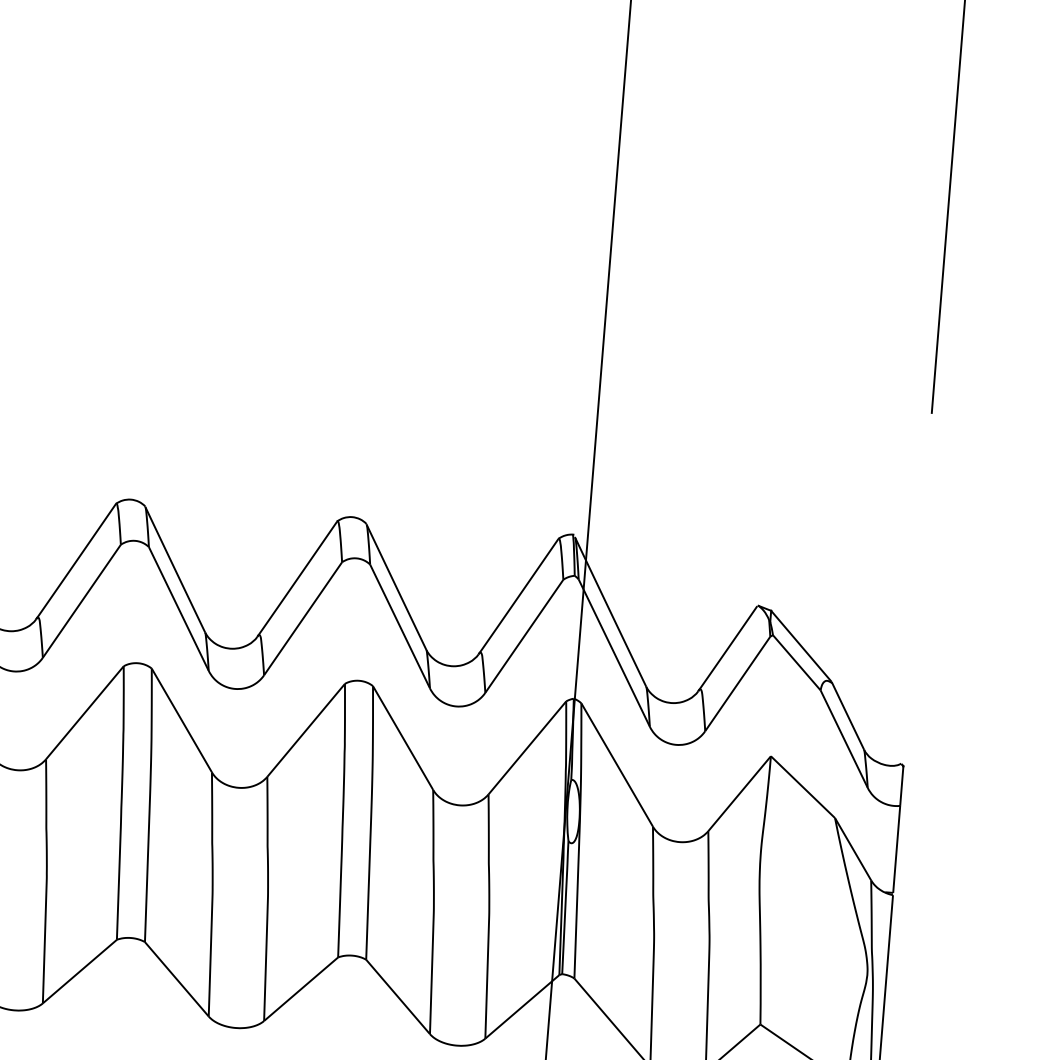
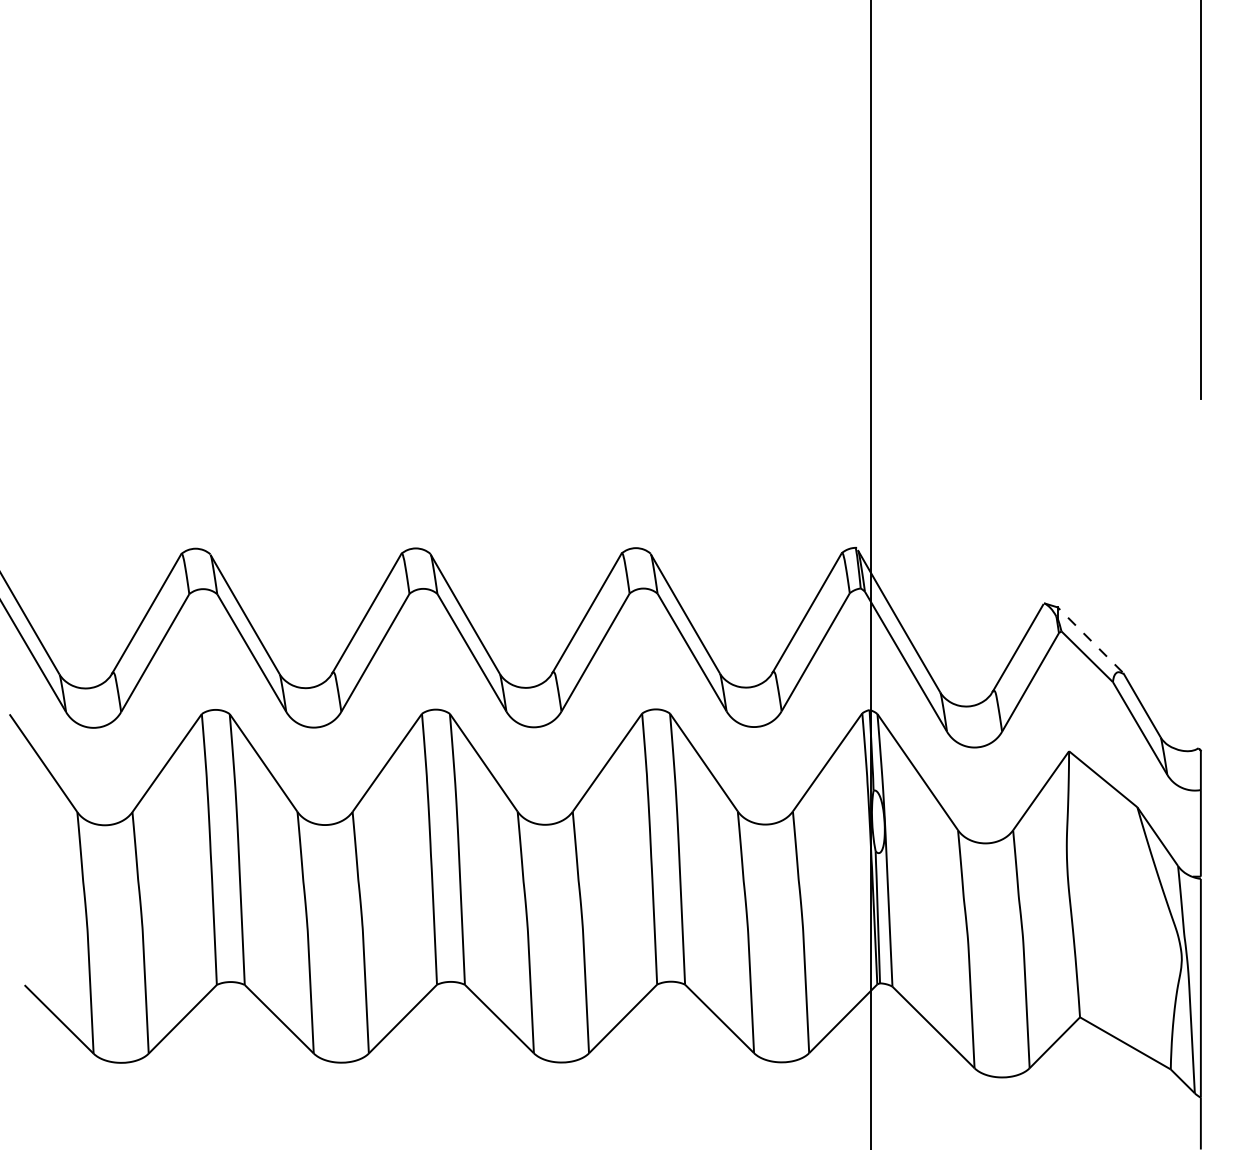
line: (801, 645) -> (1090, 639), solid -> dashed

